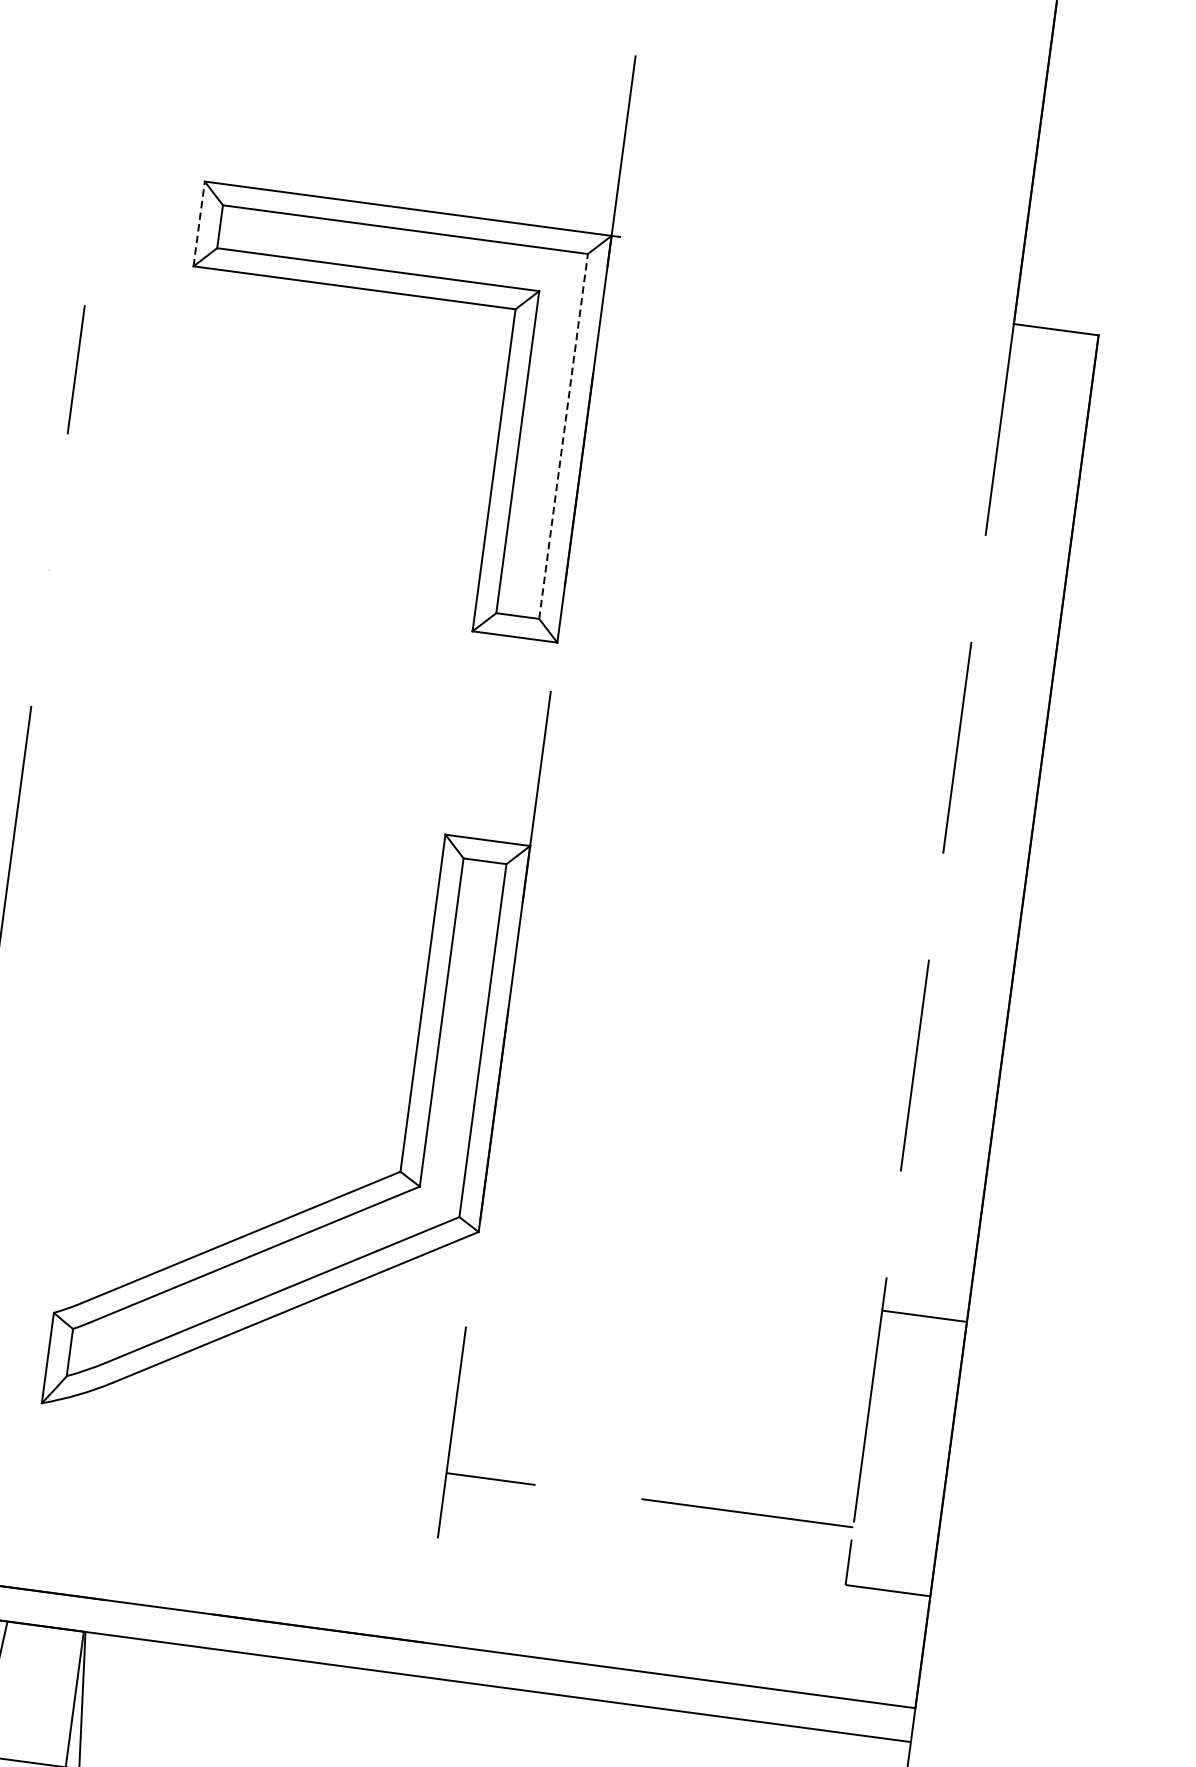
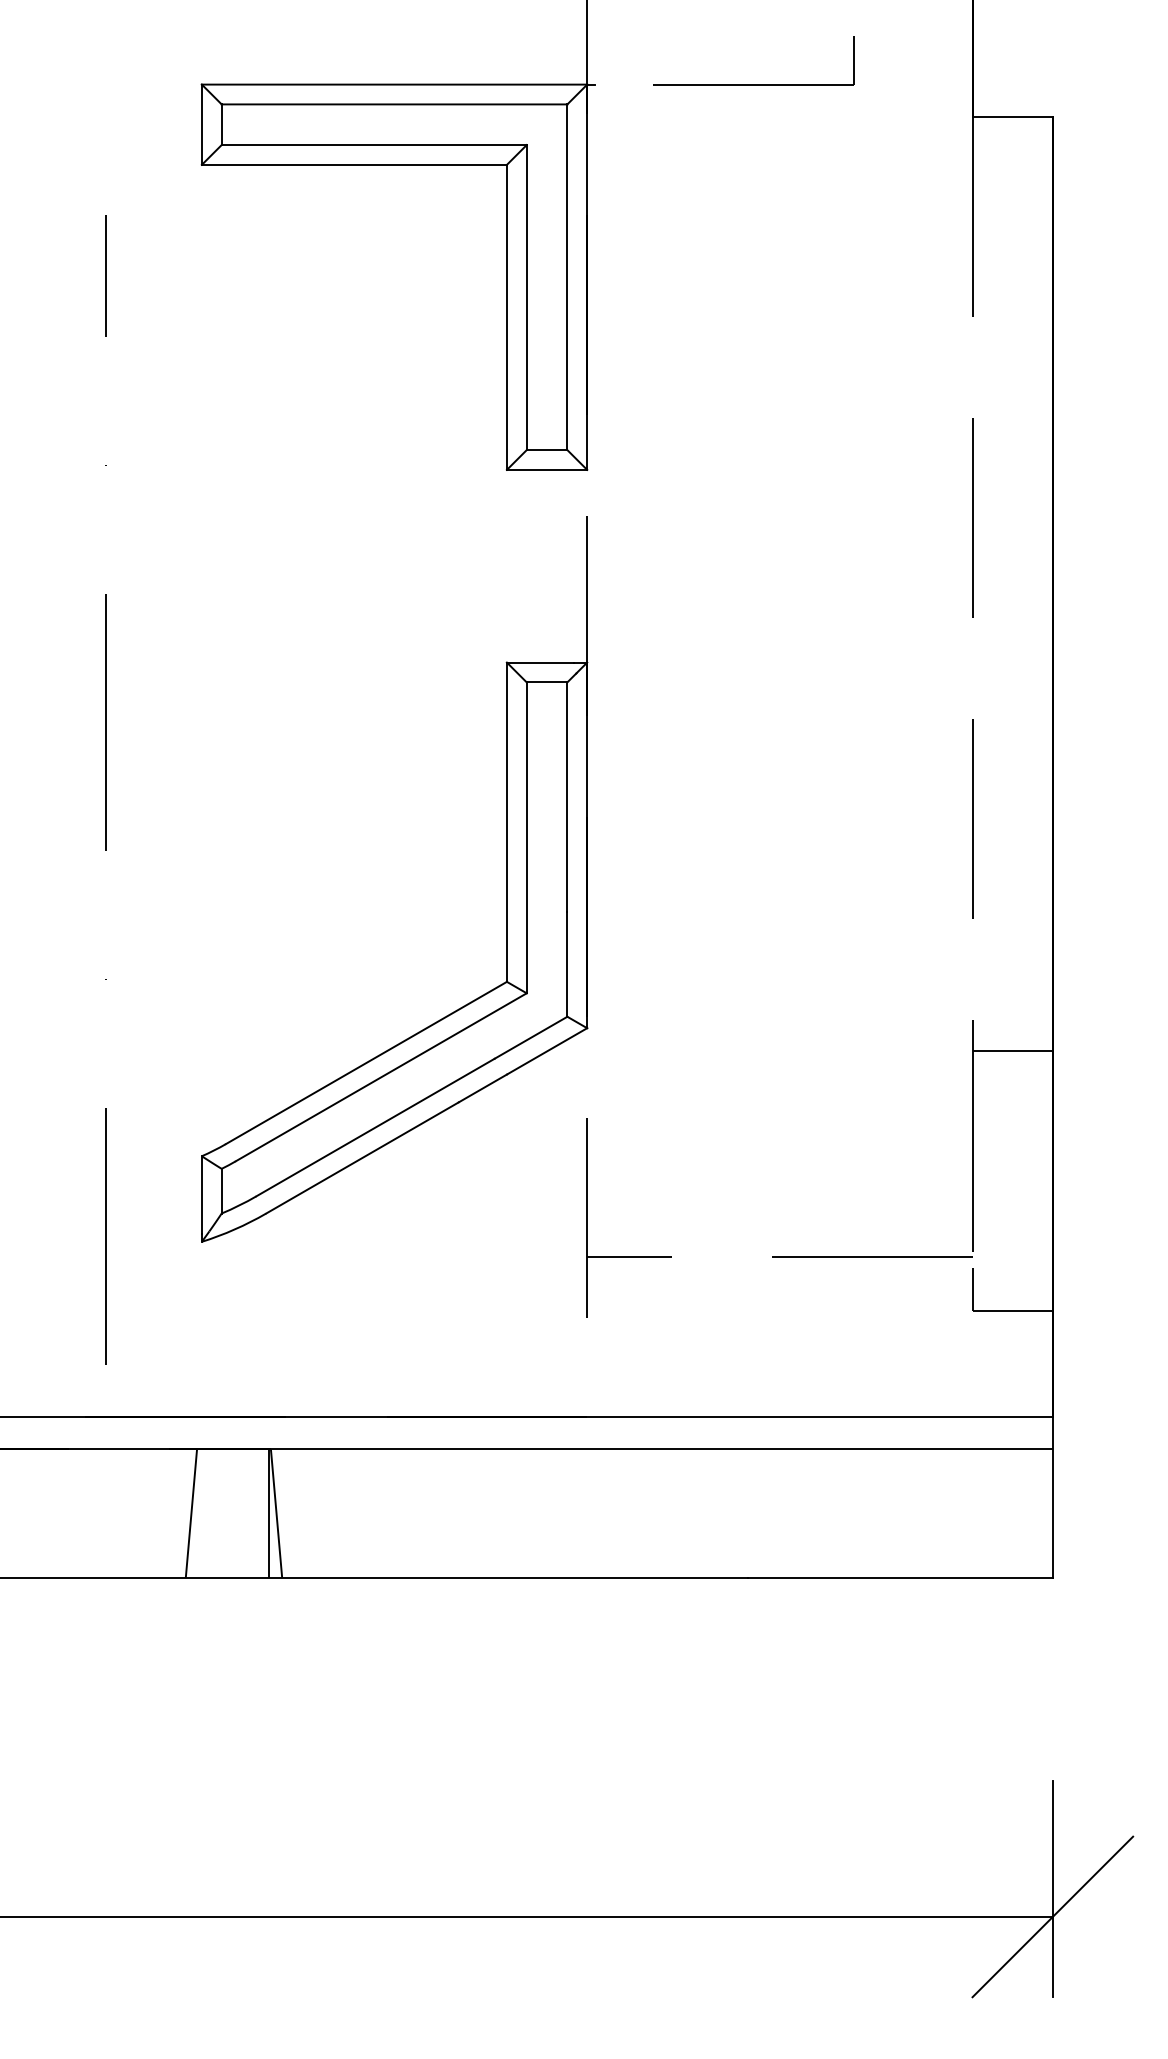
line: (198, 223) -> (201, 124), dashed -> solid
part: (787, 259) -> (753, 84), added
line: (563, 436) -> (567, 277), dashed -> solid

